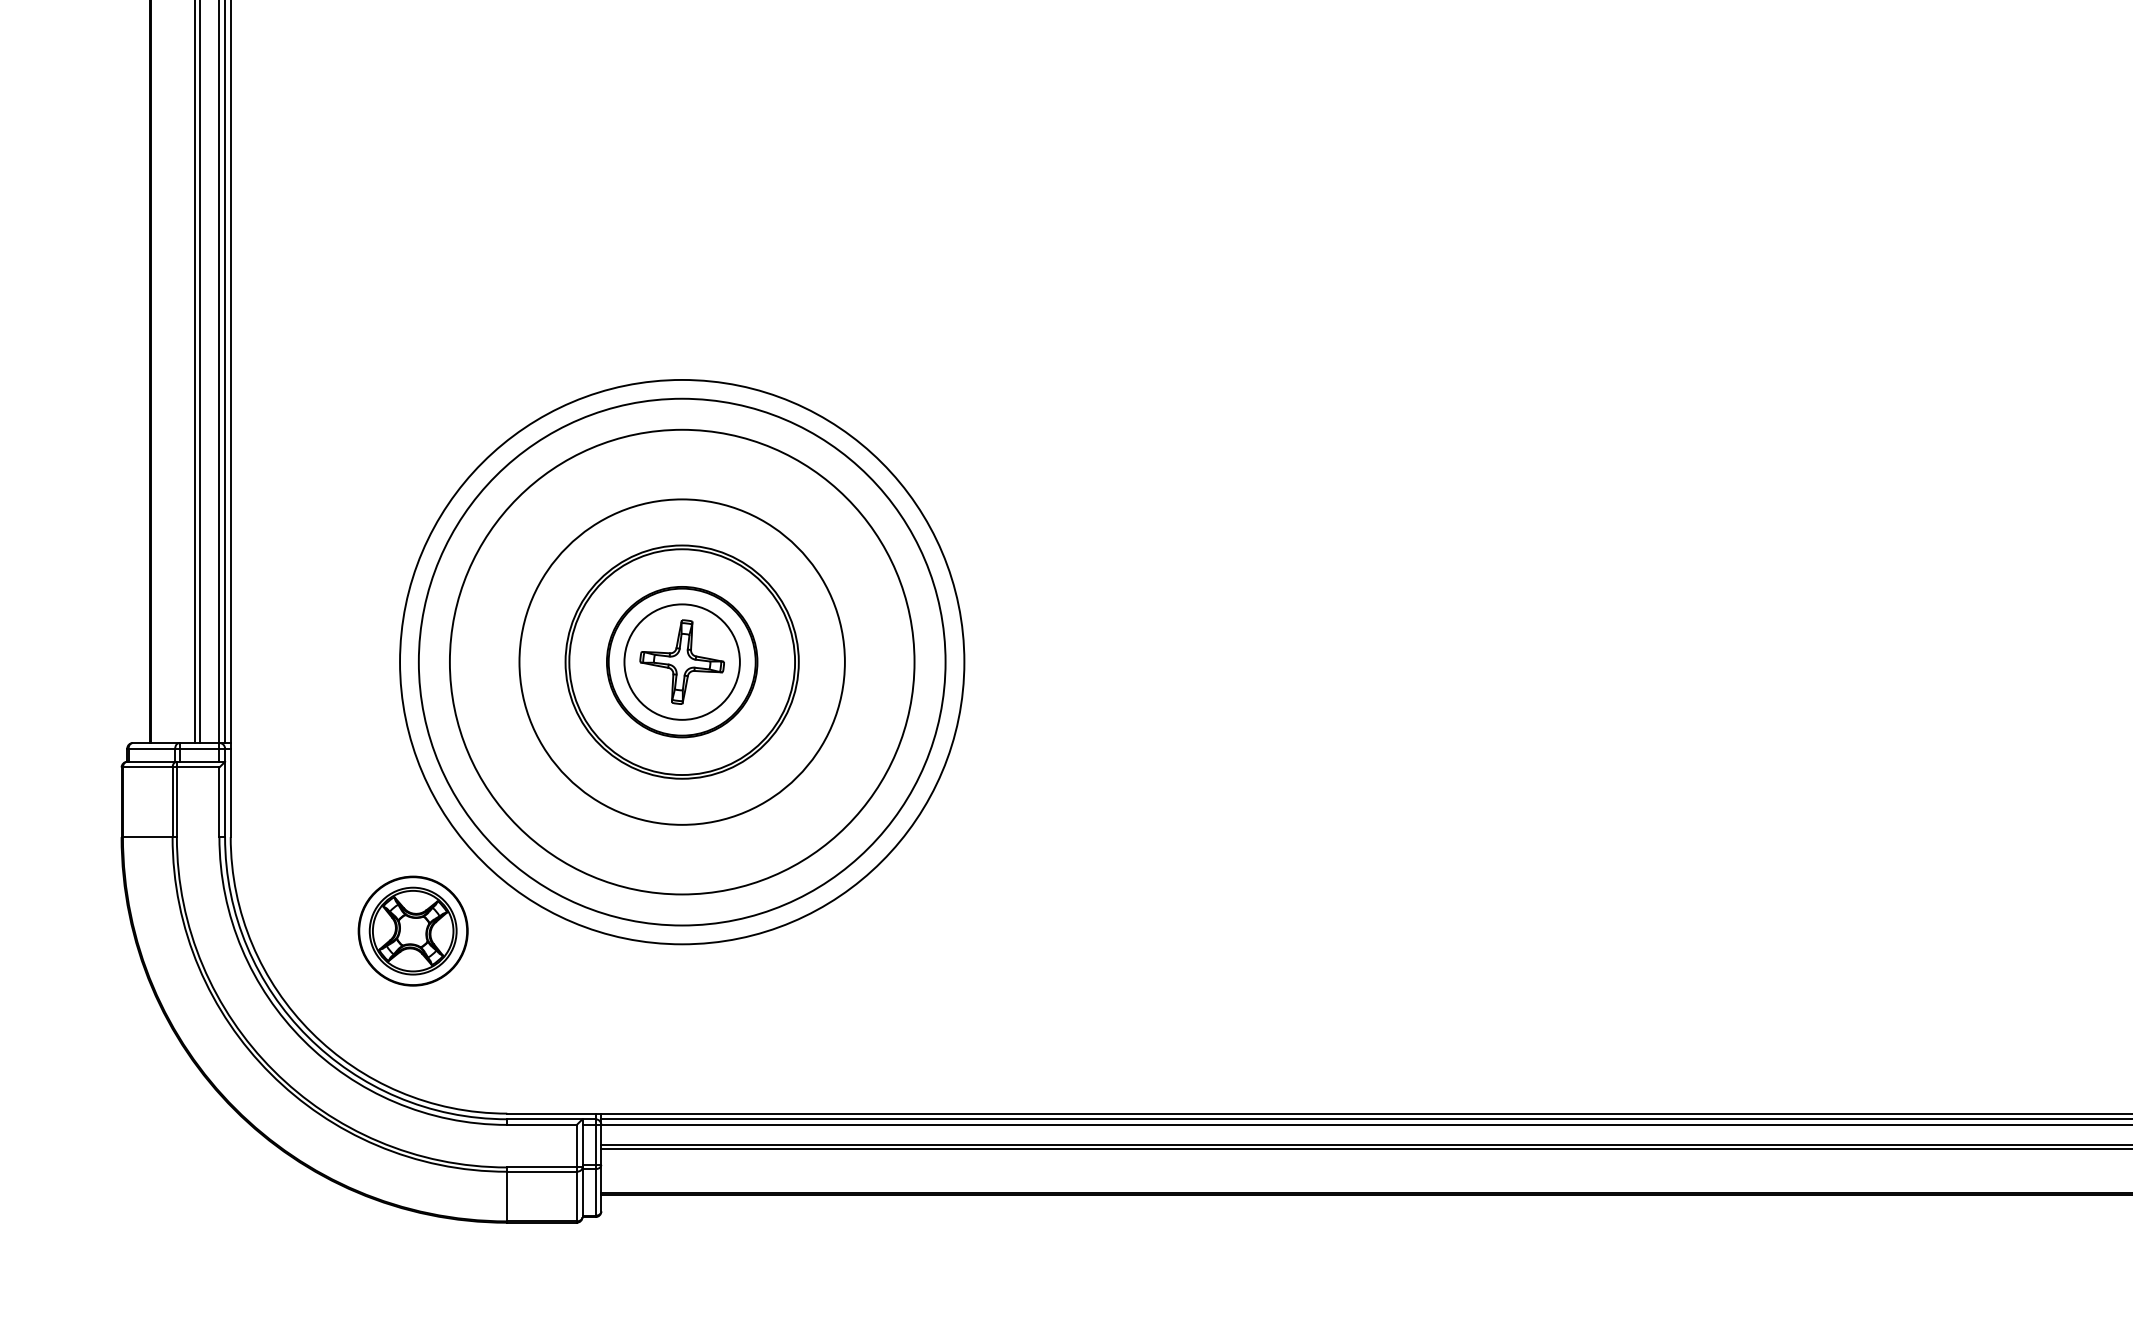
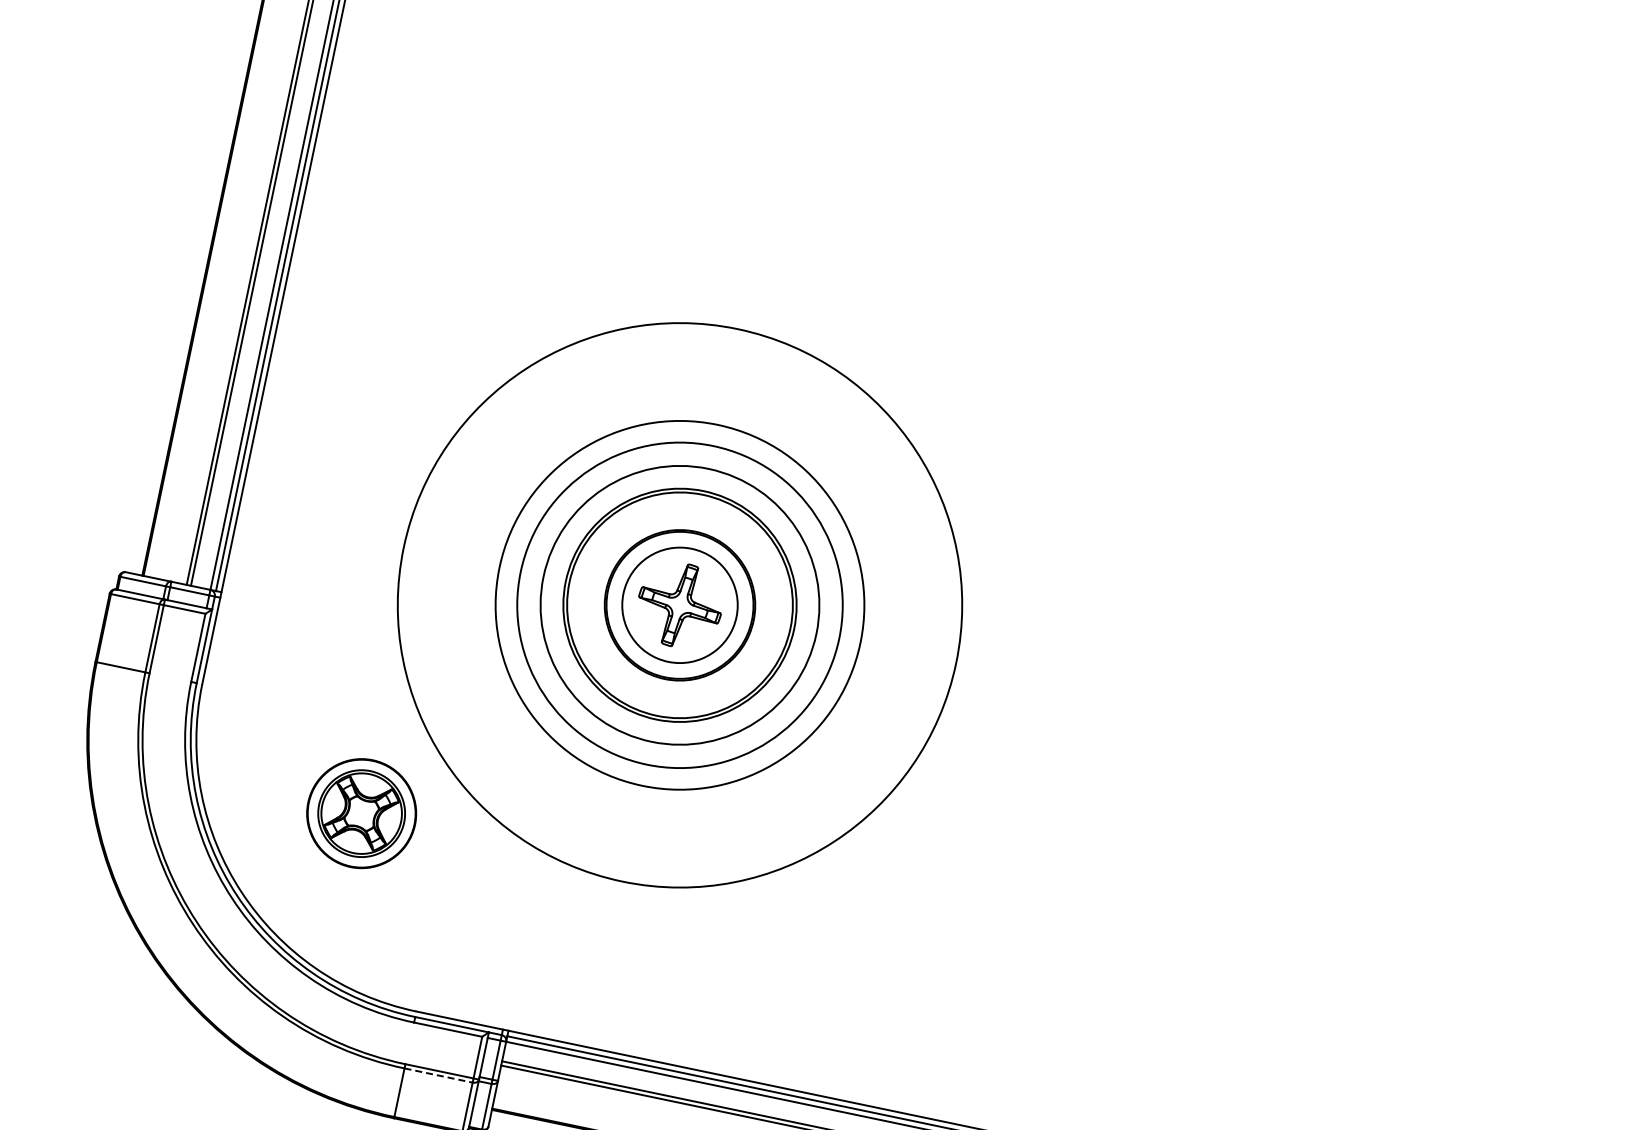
circle: (681, 661) -> (679, 604), size x0.6
circle: (681, 661) -> (679, 604), size x0.7
line: (542, 1171) -> (439, 1075), solid -> dashed

